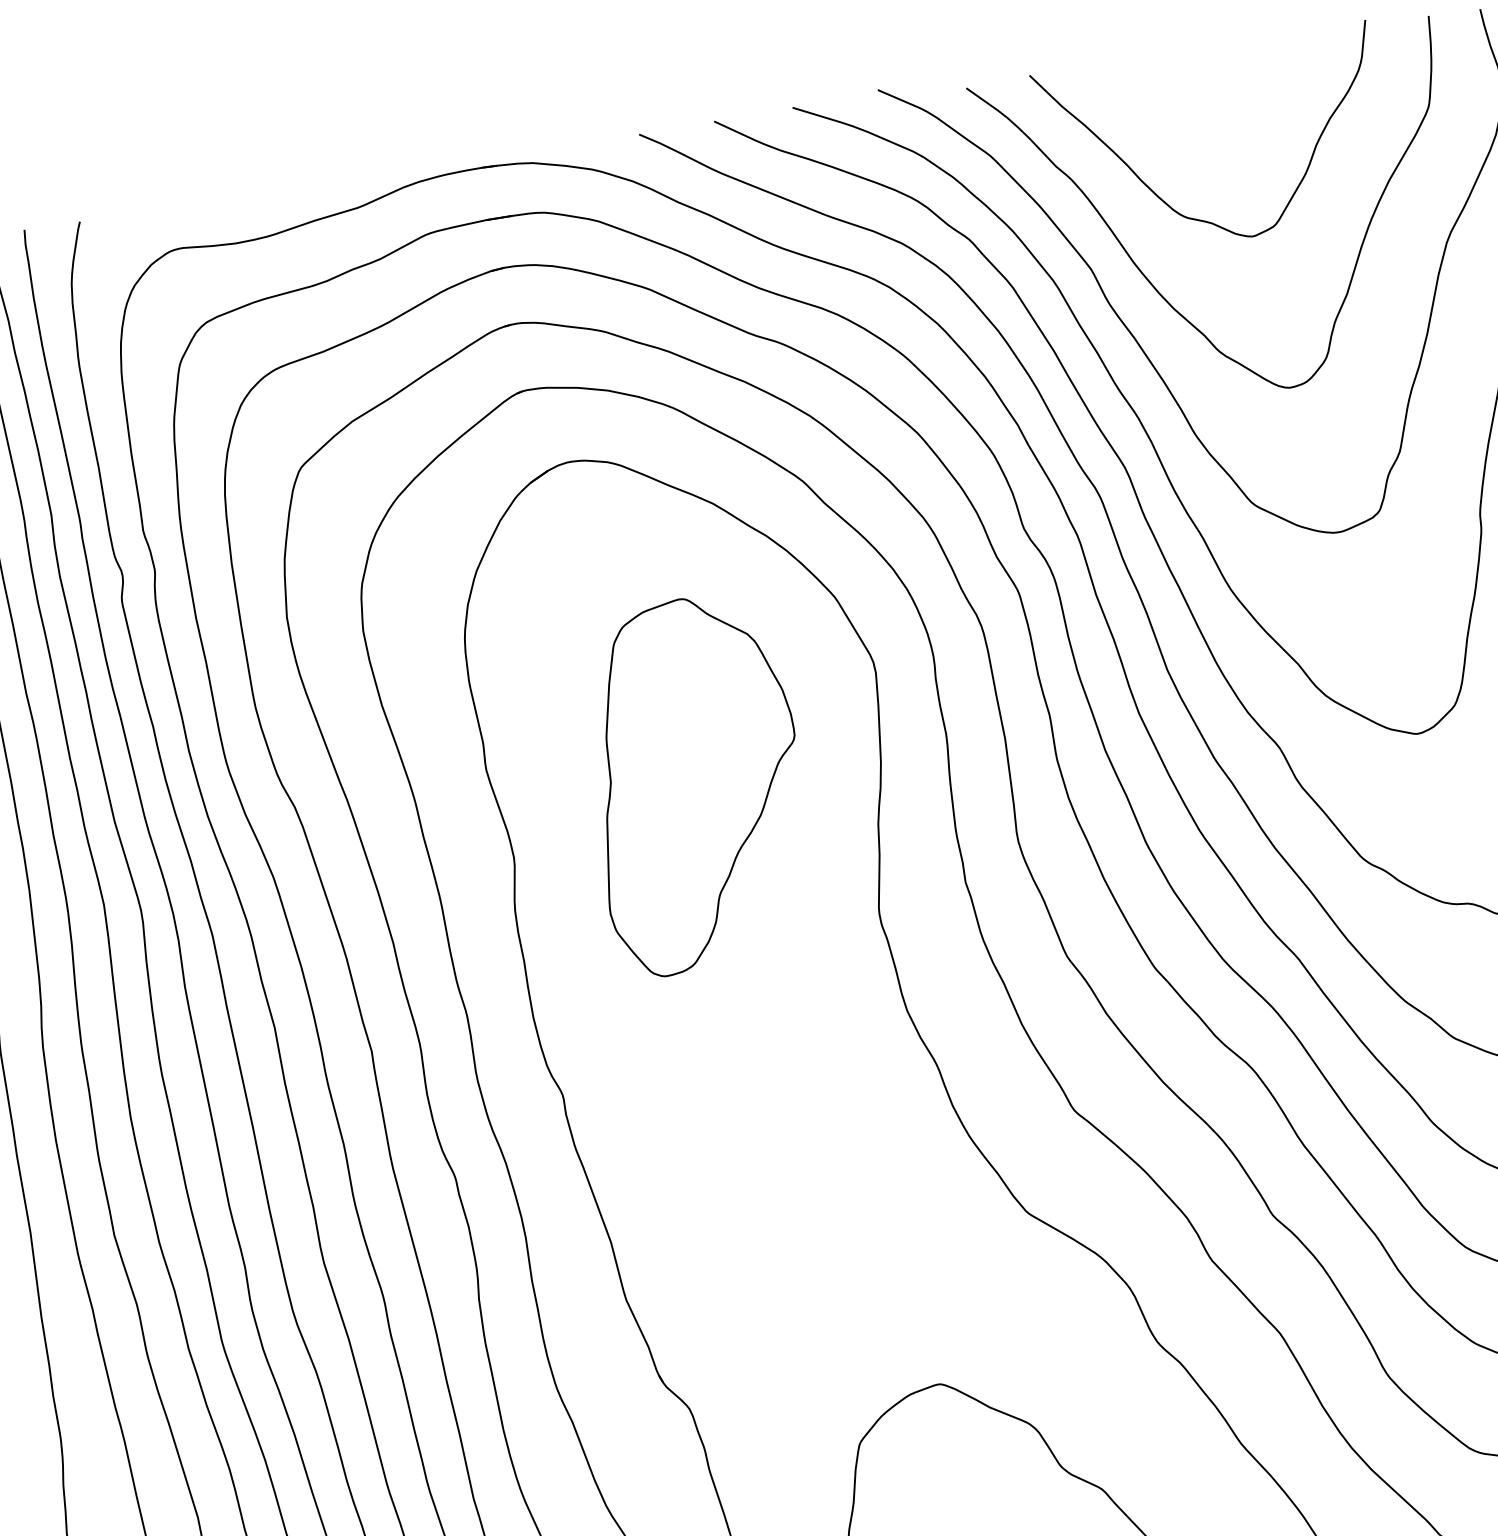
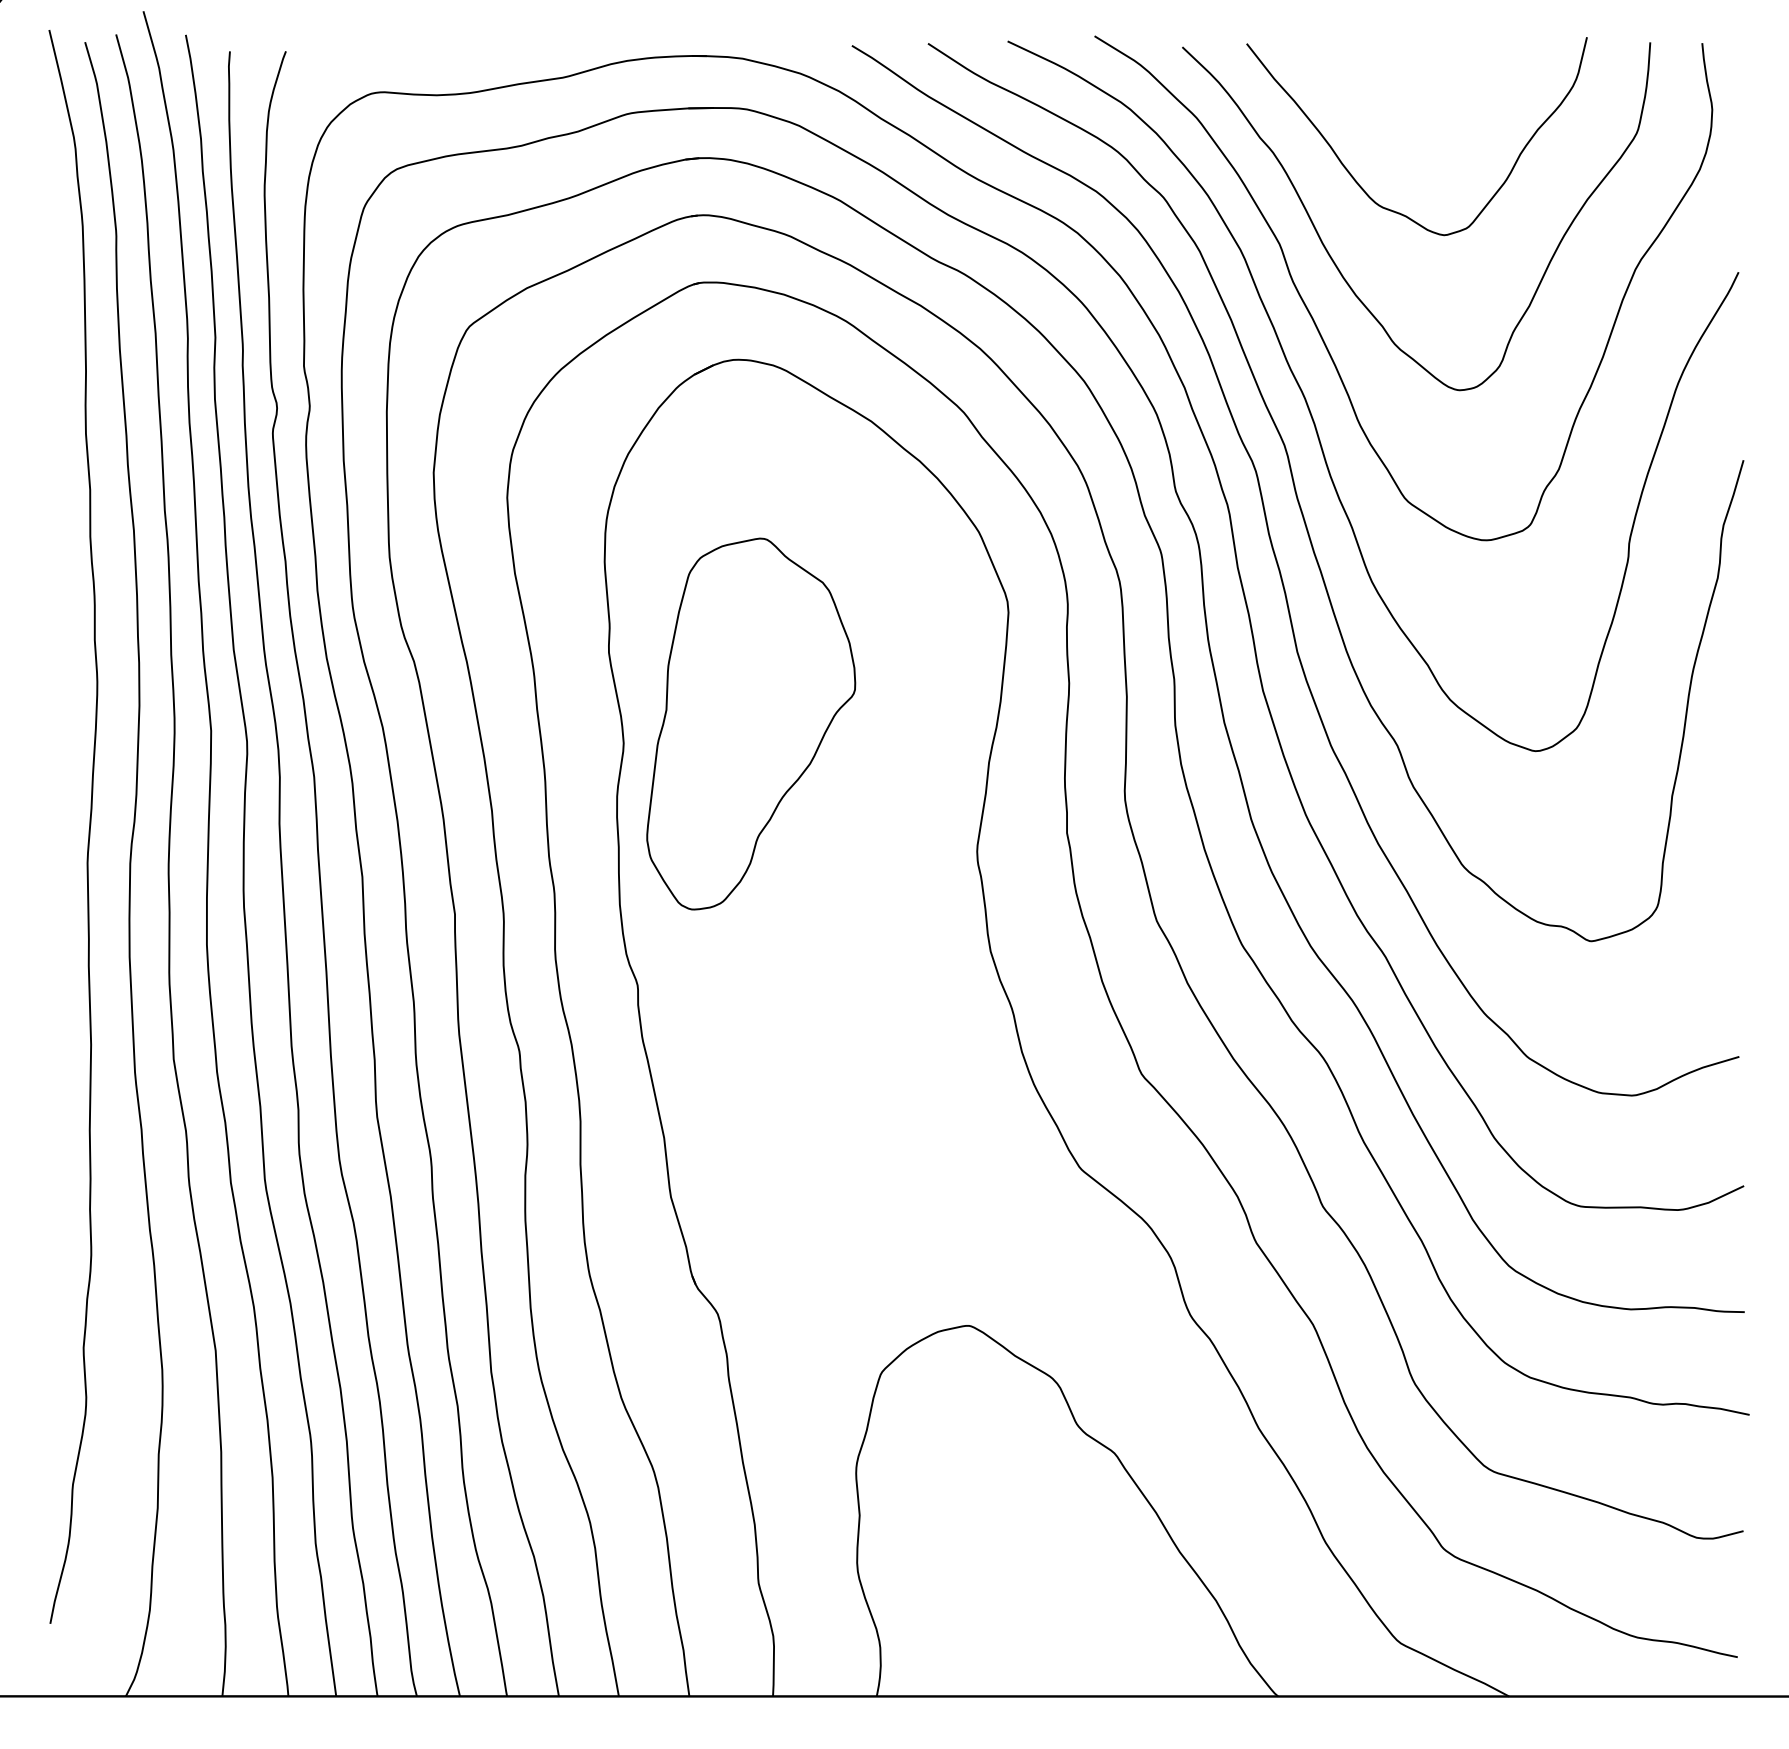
part: (697, 783) -> (751, 723), moved

